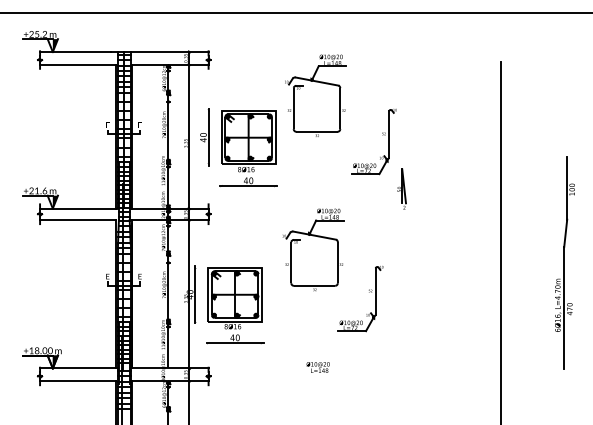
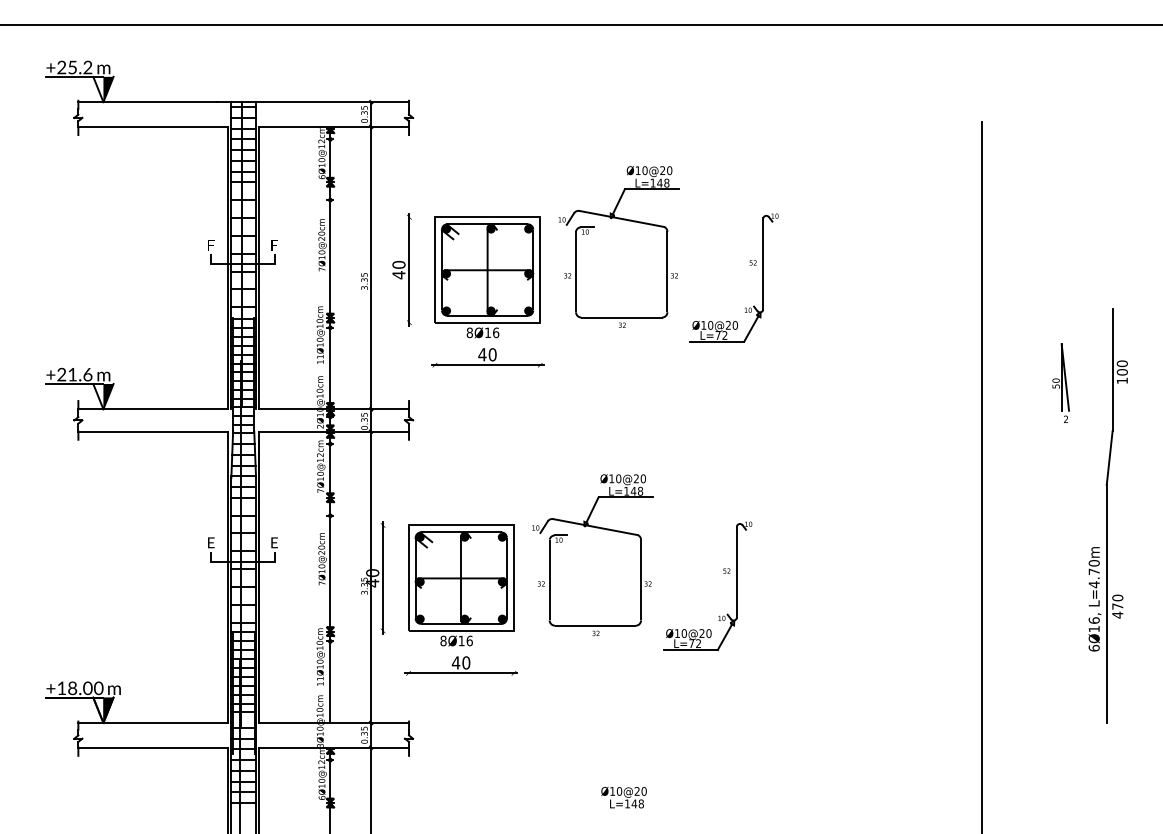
part: (315, 82) -> (618, 220), moved
part: (401, 188) -> (1060, 381), moved
part: (317, 237) -> (601, 530), moved
text: (317, 367) -> (622, 797), moved

